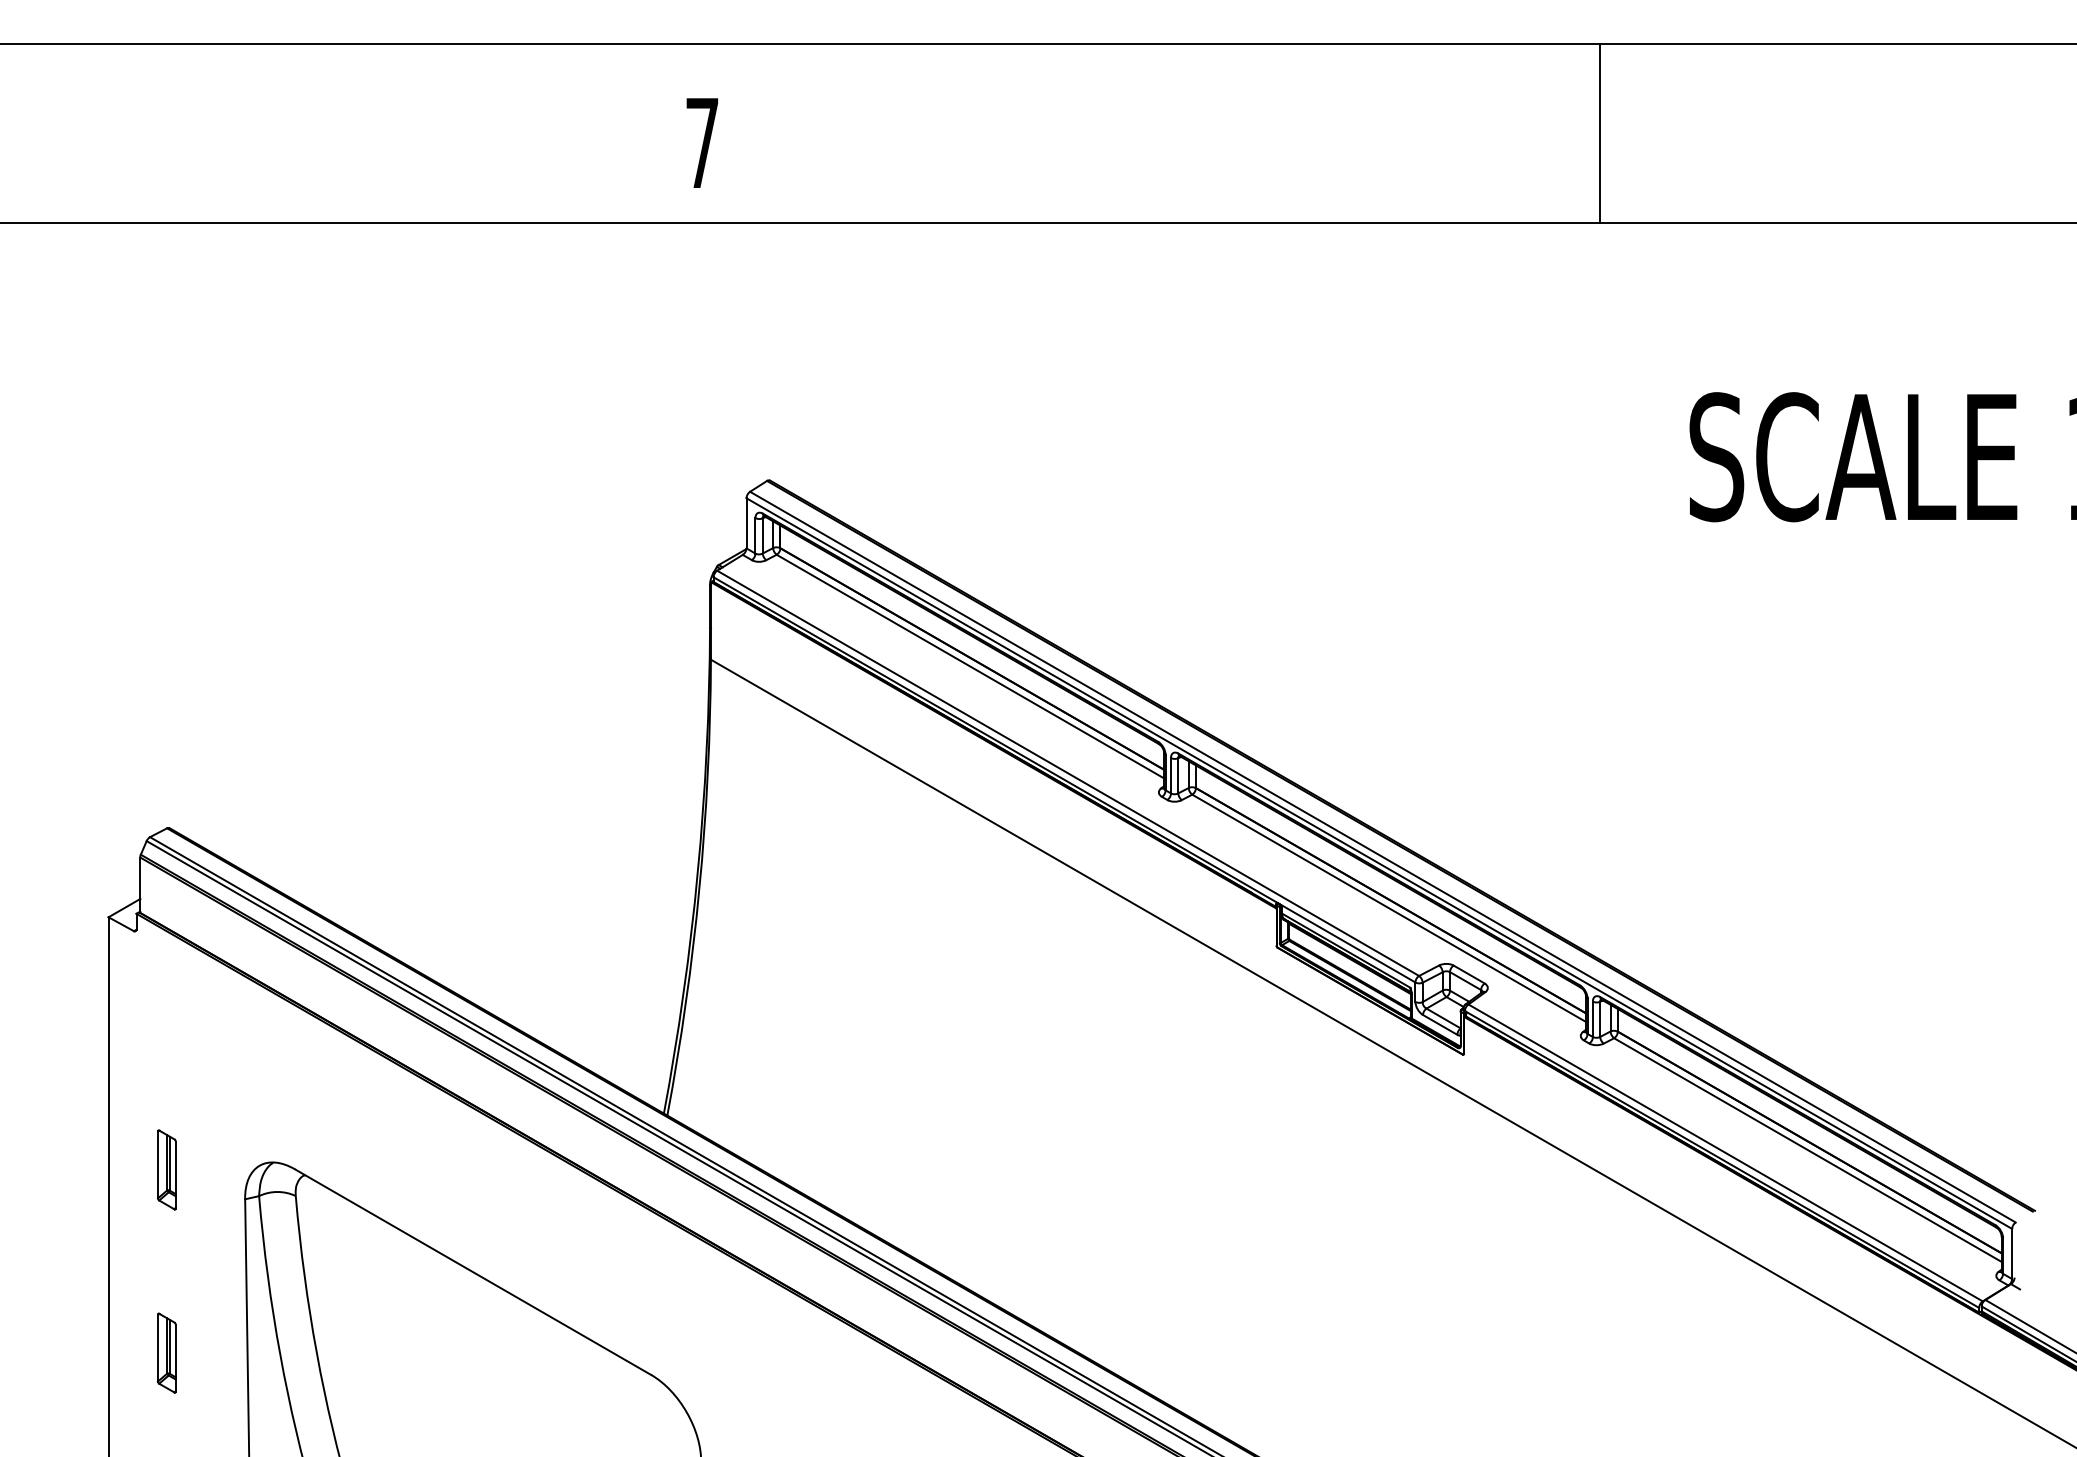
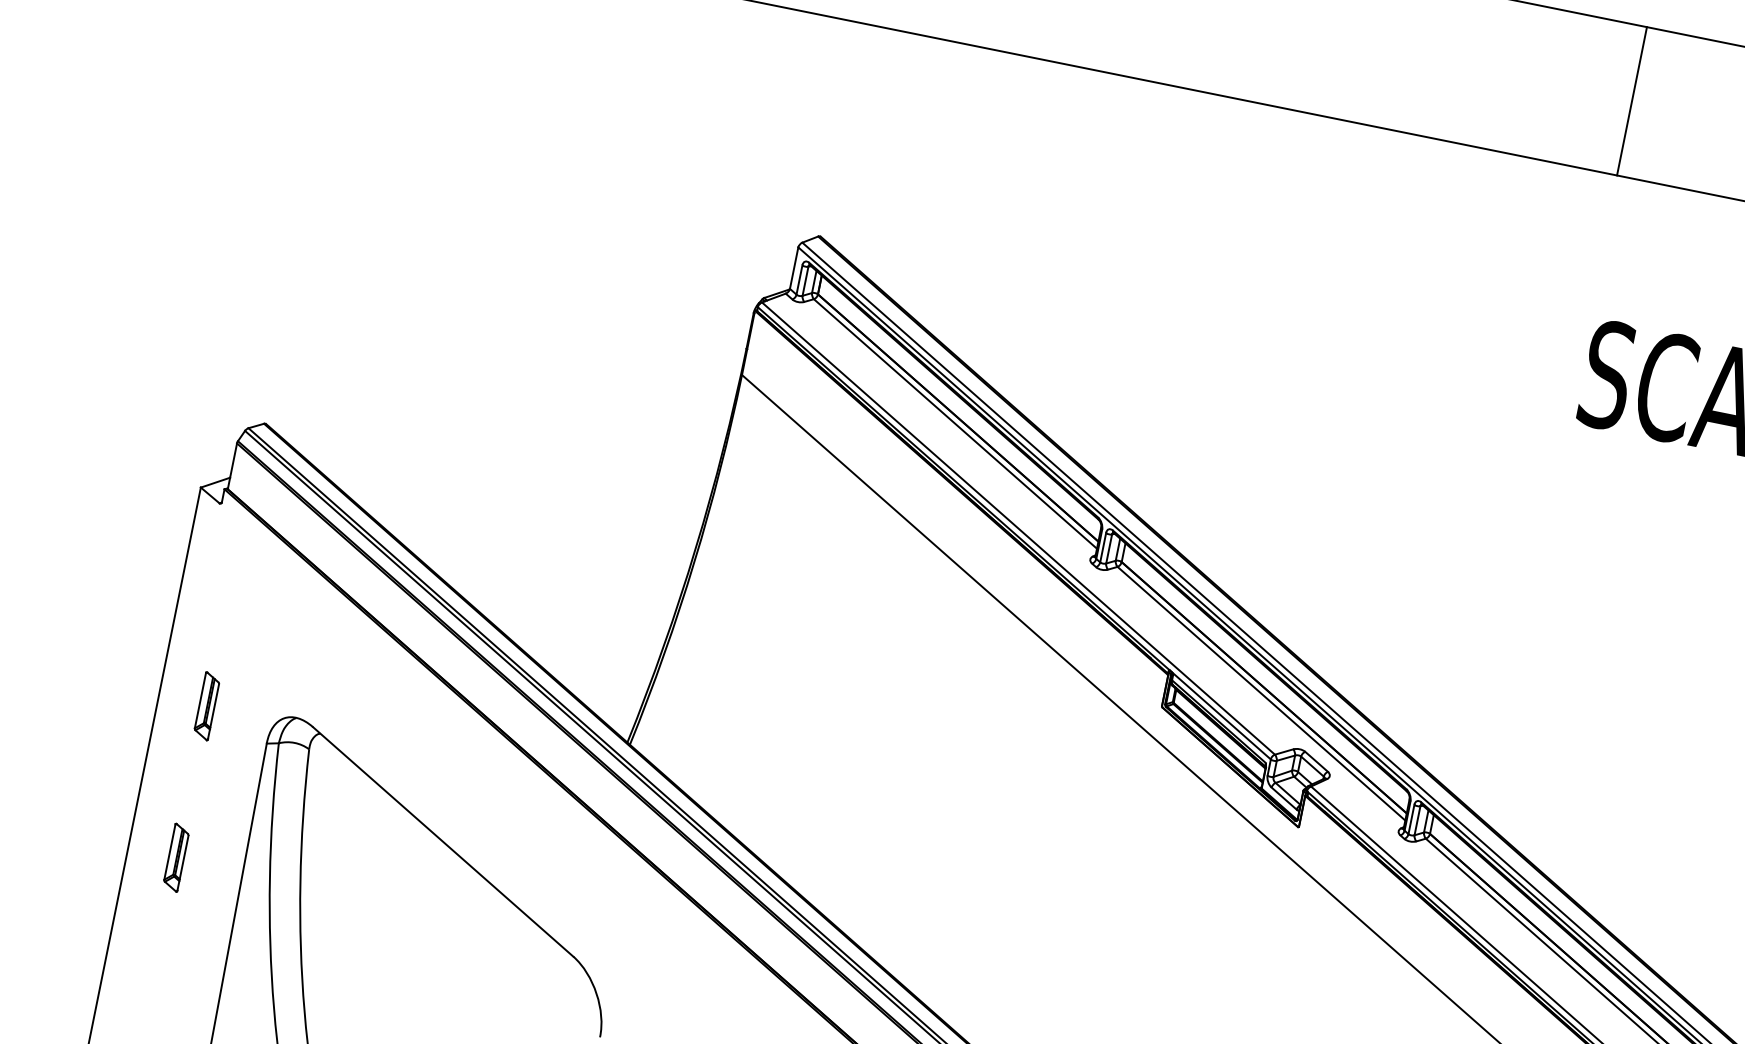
line: (1599, 132) -> (1631, 100), moved

